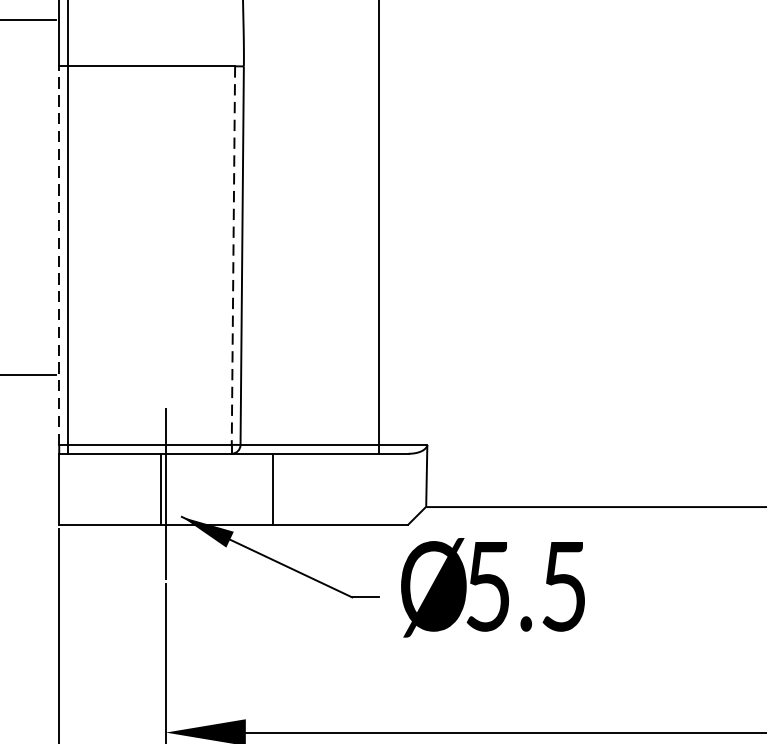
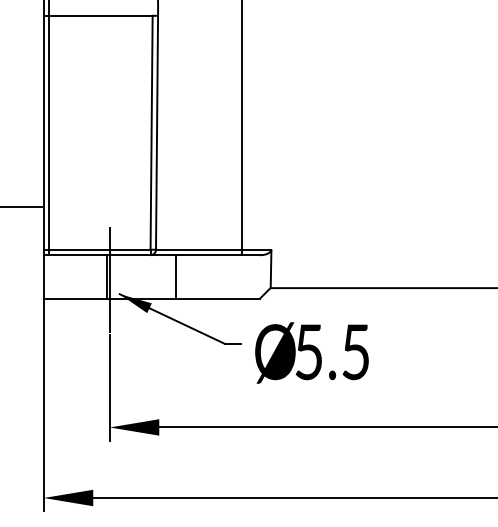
line: (58, 255) -> (43, 132), dashed -> solid
line: (233, 255) -> (151, 132), dashed -> solid
text: (492, 586) -> (311, 352), moved

